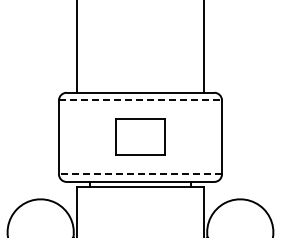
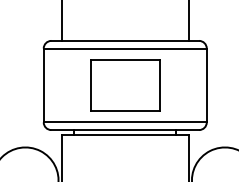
line: (140, 100) -> (125, 48), dashed -> solid
part: (140, 137) -> (125, 85), size x1.43
line: (140, 174) -> (125, 122), dashed -> solid

